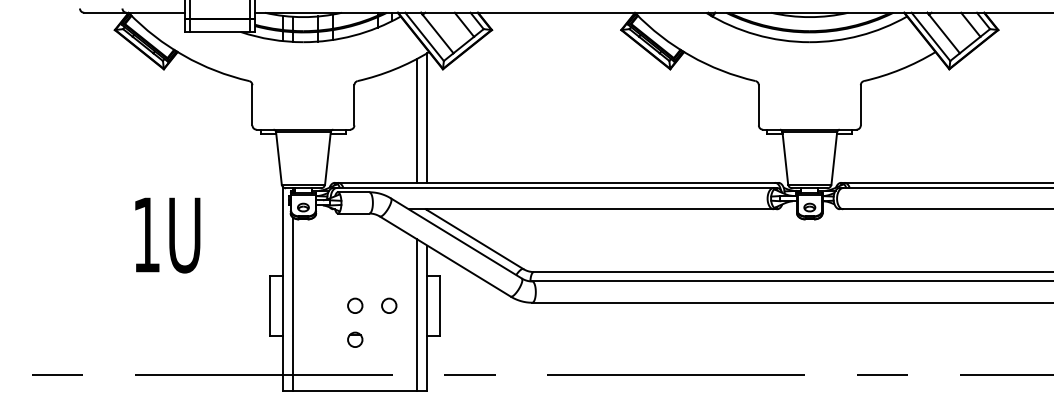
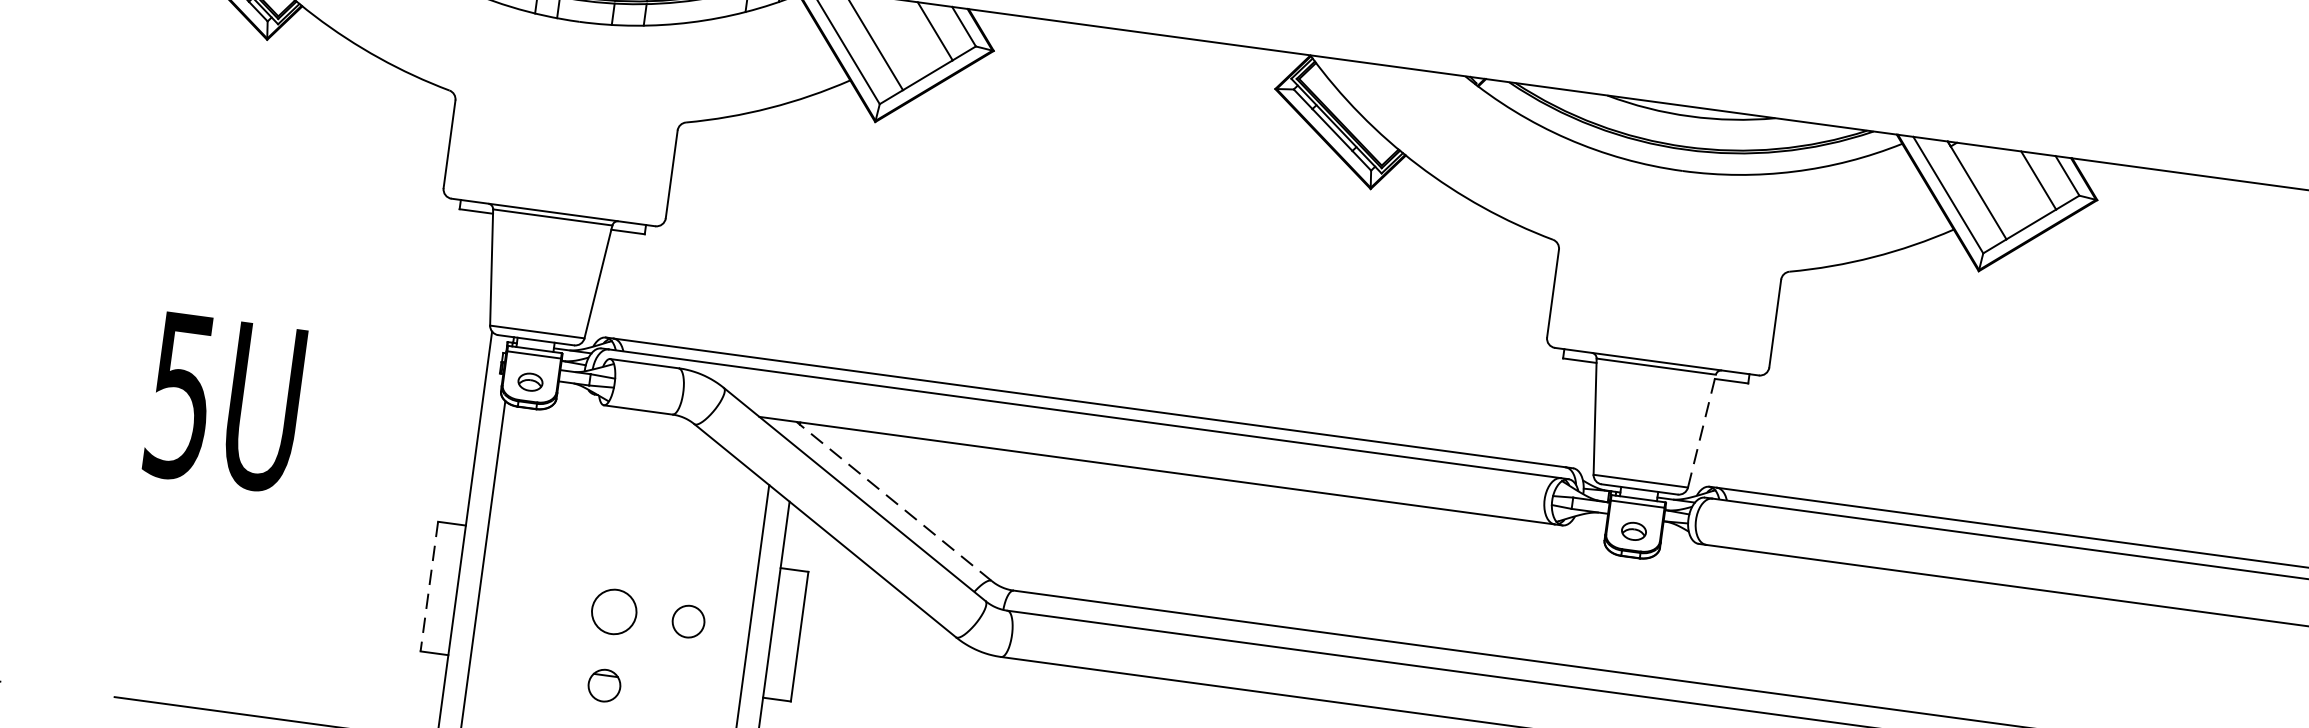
line: (427, 117) -> (827, 222), removed
line: (417, 120) -> (804, 226), removed
line: (834, 157) -> (1702, 429), solid -> dashed
text: (146, 235) -> (180, 396), 1U -> 5U
line: (474, 238) -> (894, 499), solid -> dashed
line: (270, 305) -> (429, 585), solid -> dashed
circle: (355, 305) -> (615, 610), size x1.4

